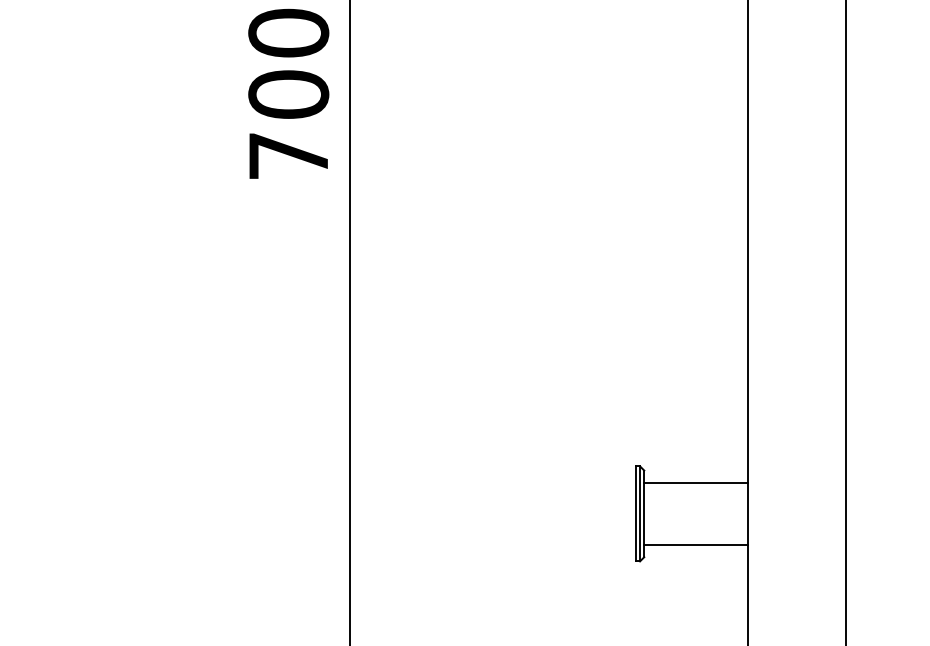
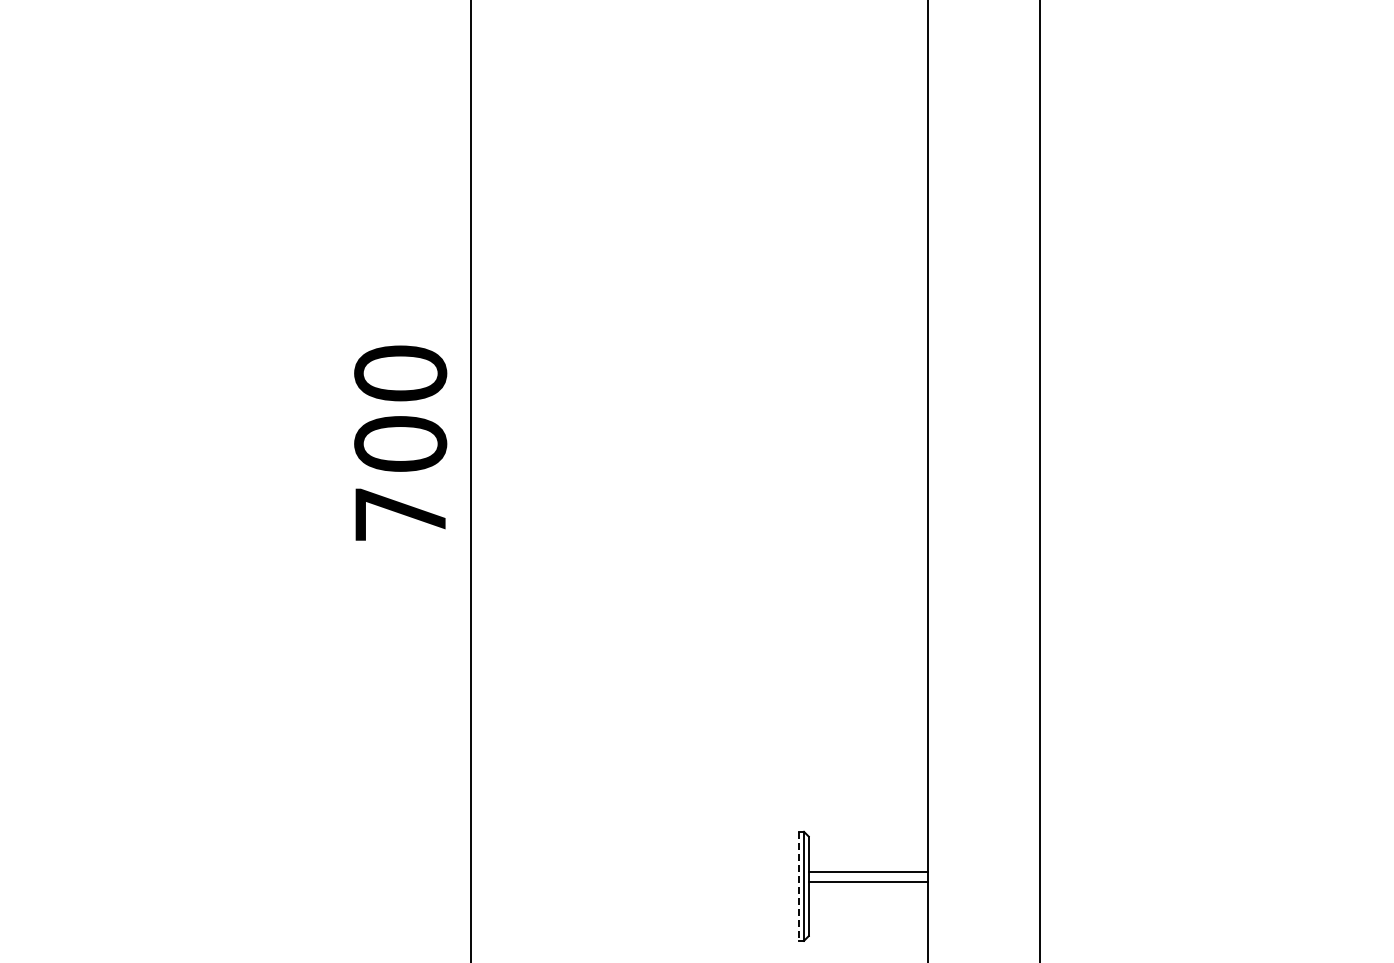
text: (288, 93) -> (400, 442), moved
line: (695, 483) -> (867, 882), moved
line: (636, 514) -> (799, 886), solid -> dashed
line: (695, 544) -> (867, 871), moved

